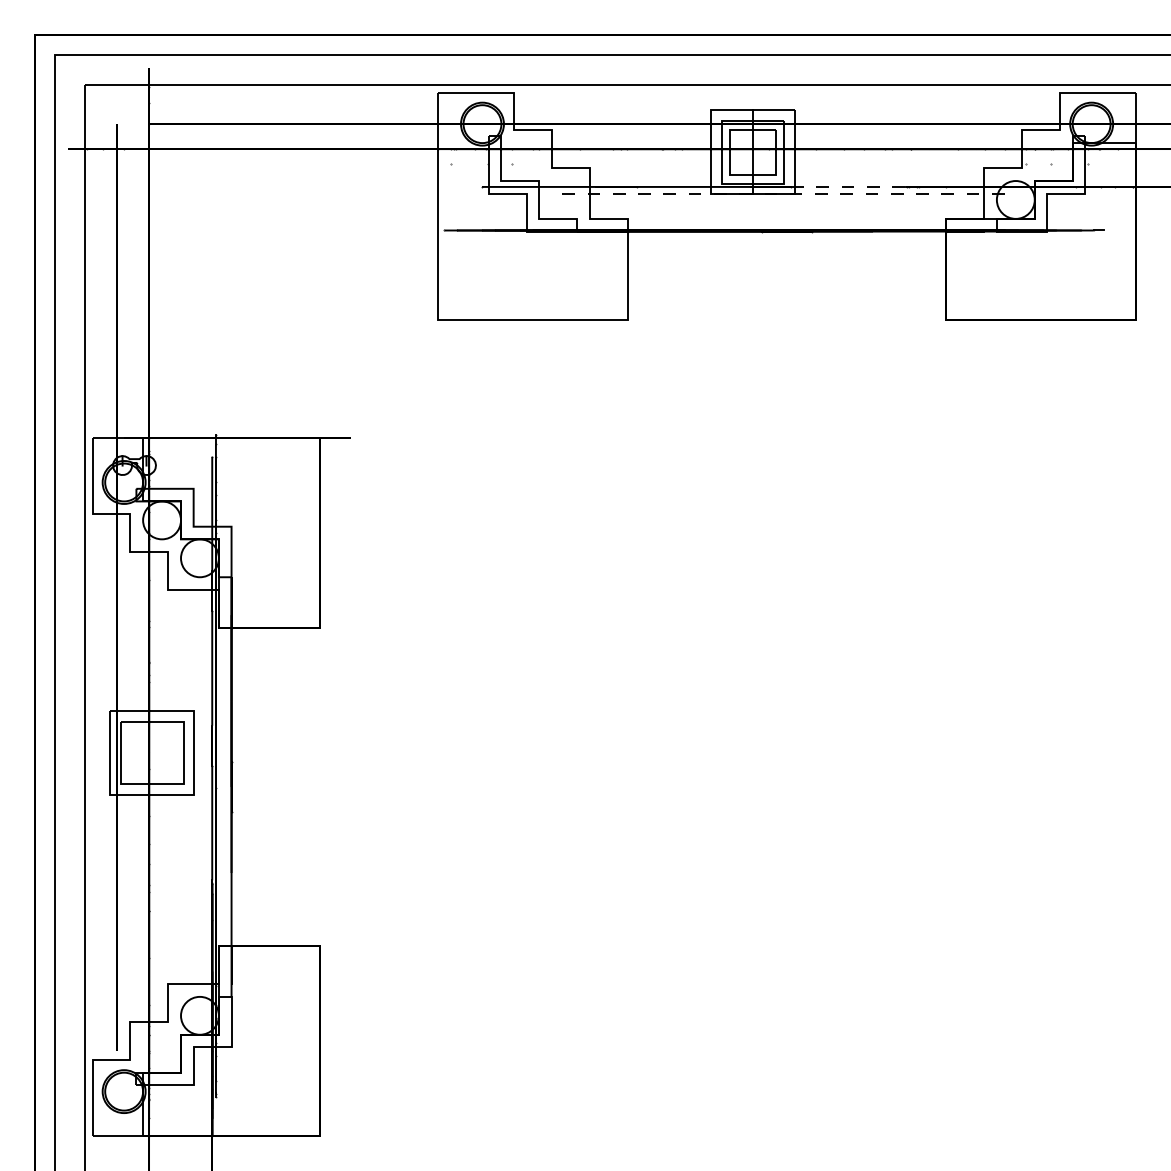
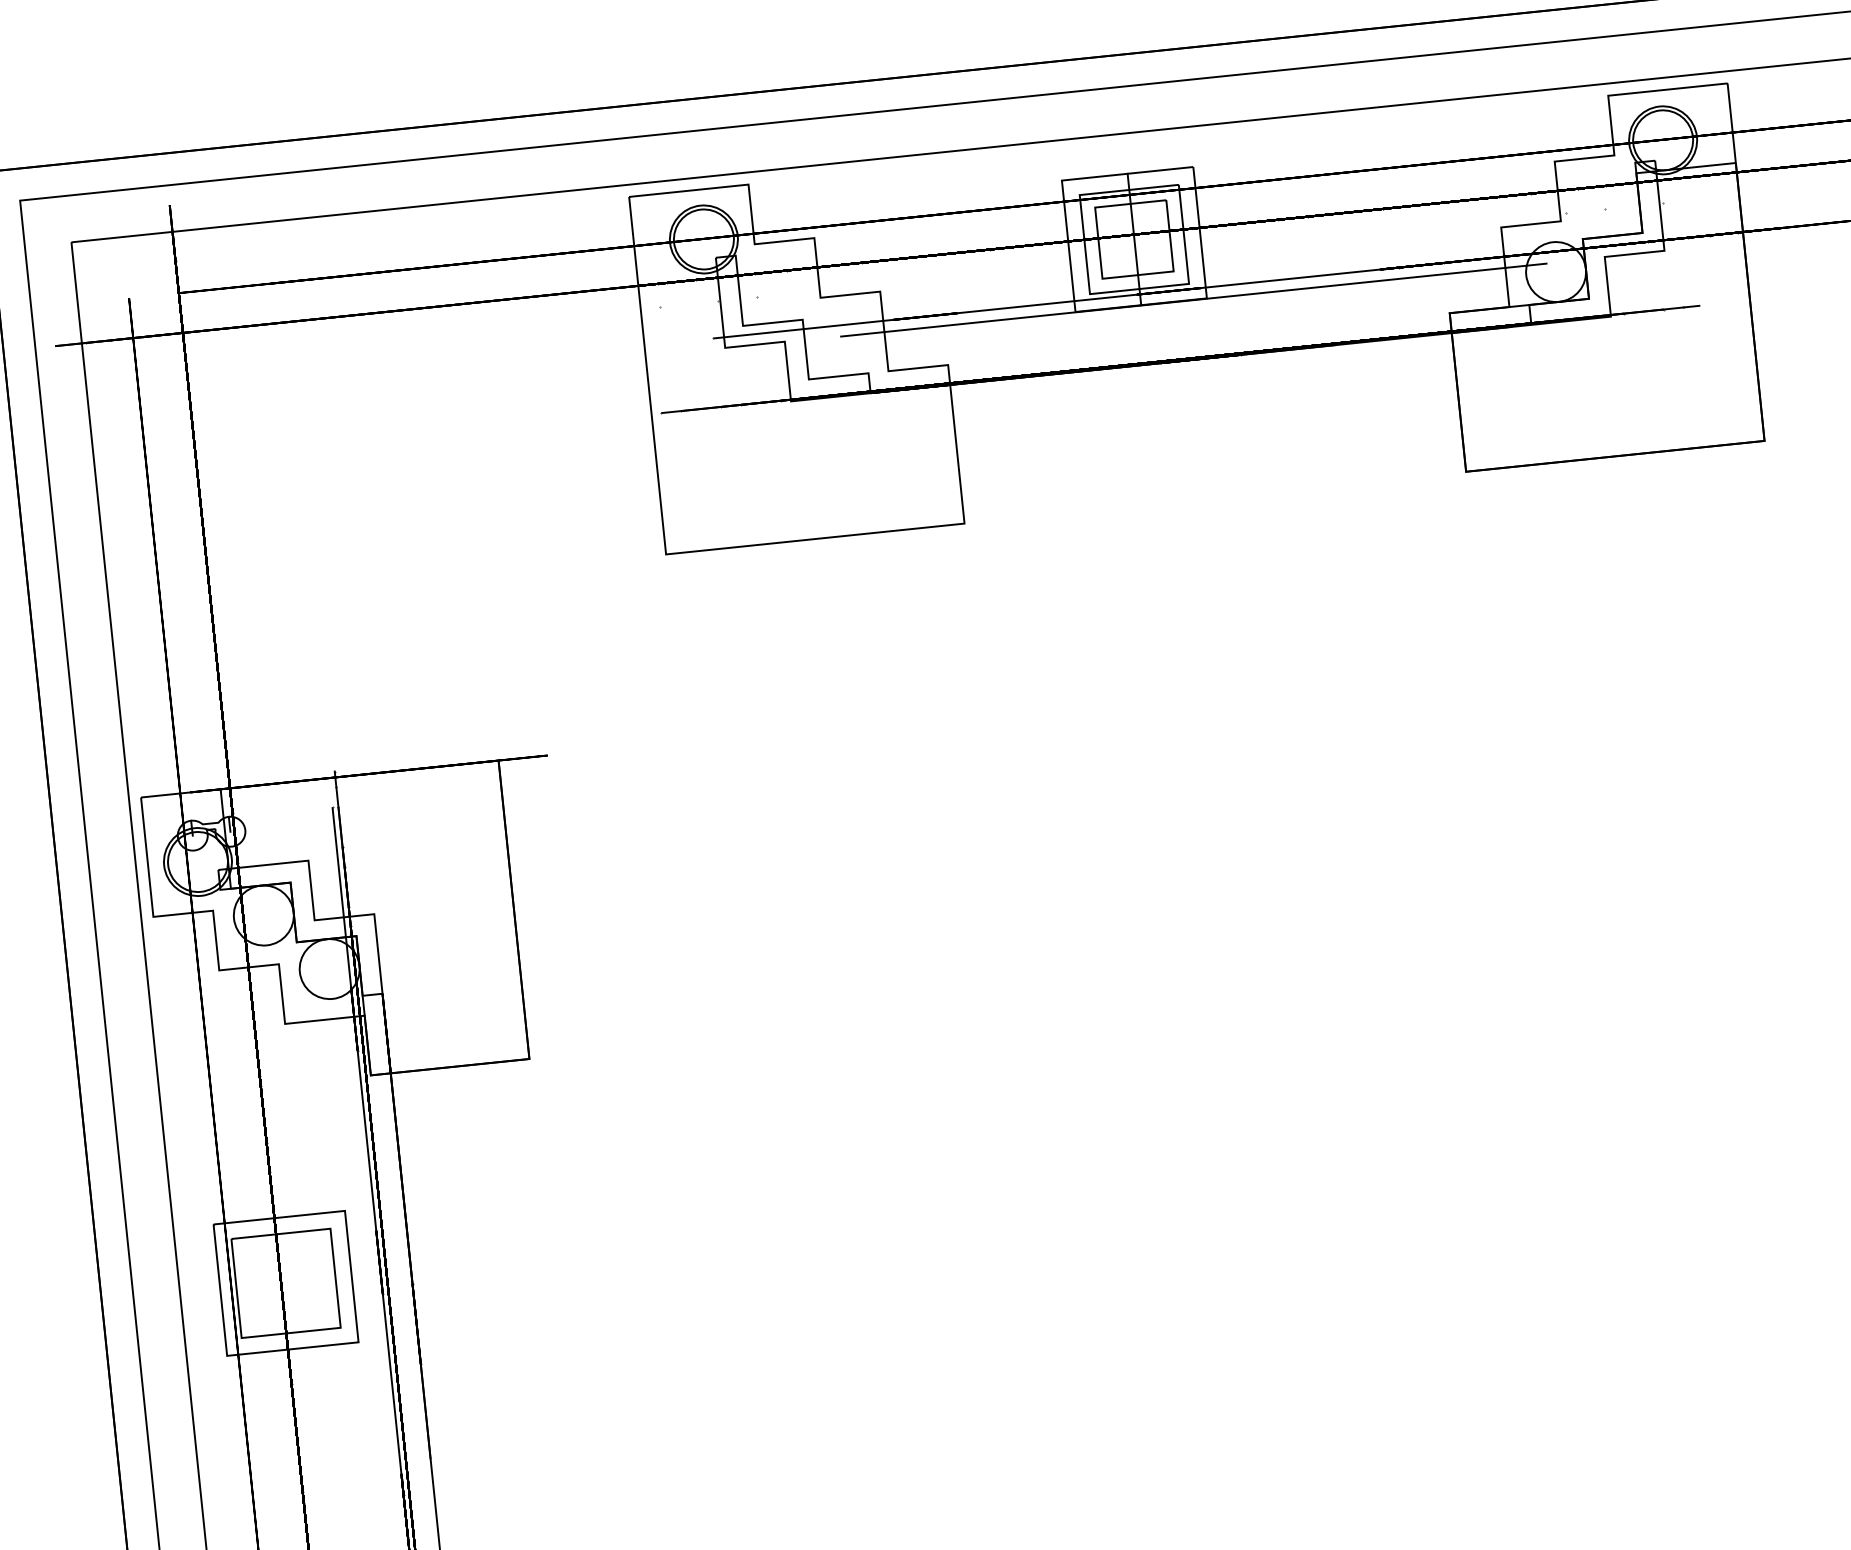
arc: (848, 186) -> (1290, 278), dashed -> solid
line: (786, 194) -> (1194, 300), dashed -> solid

